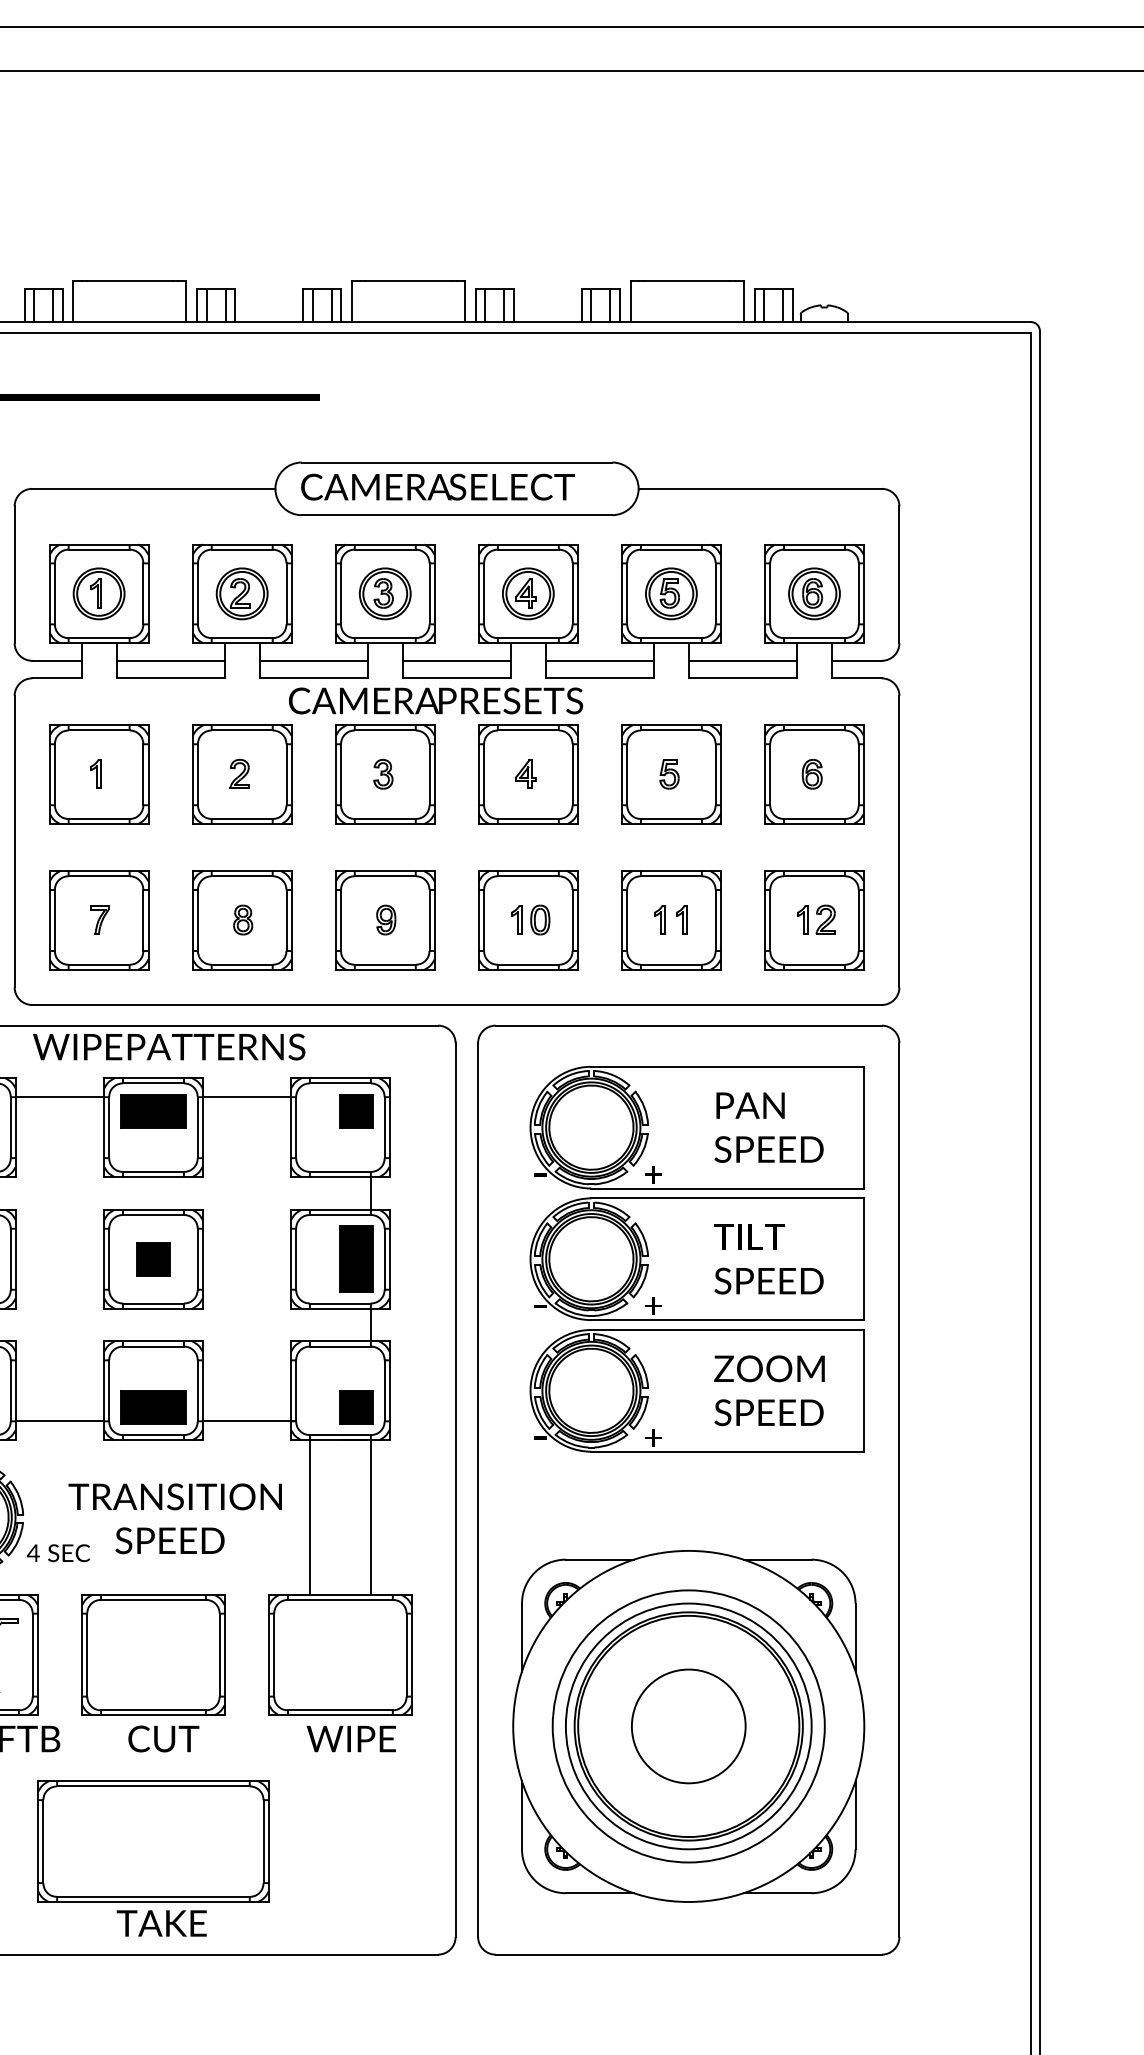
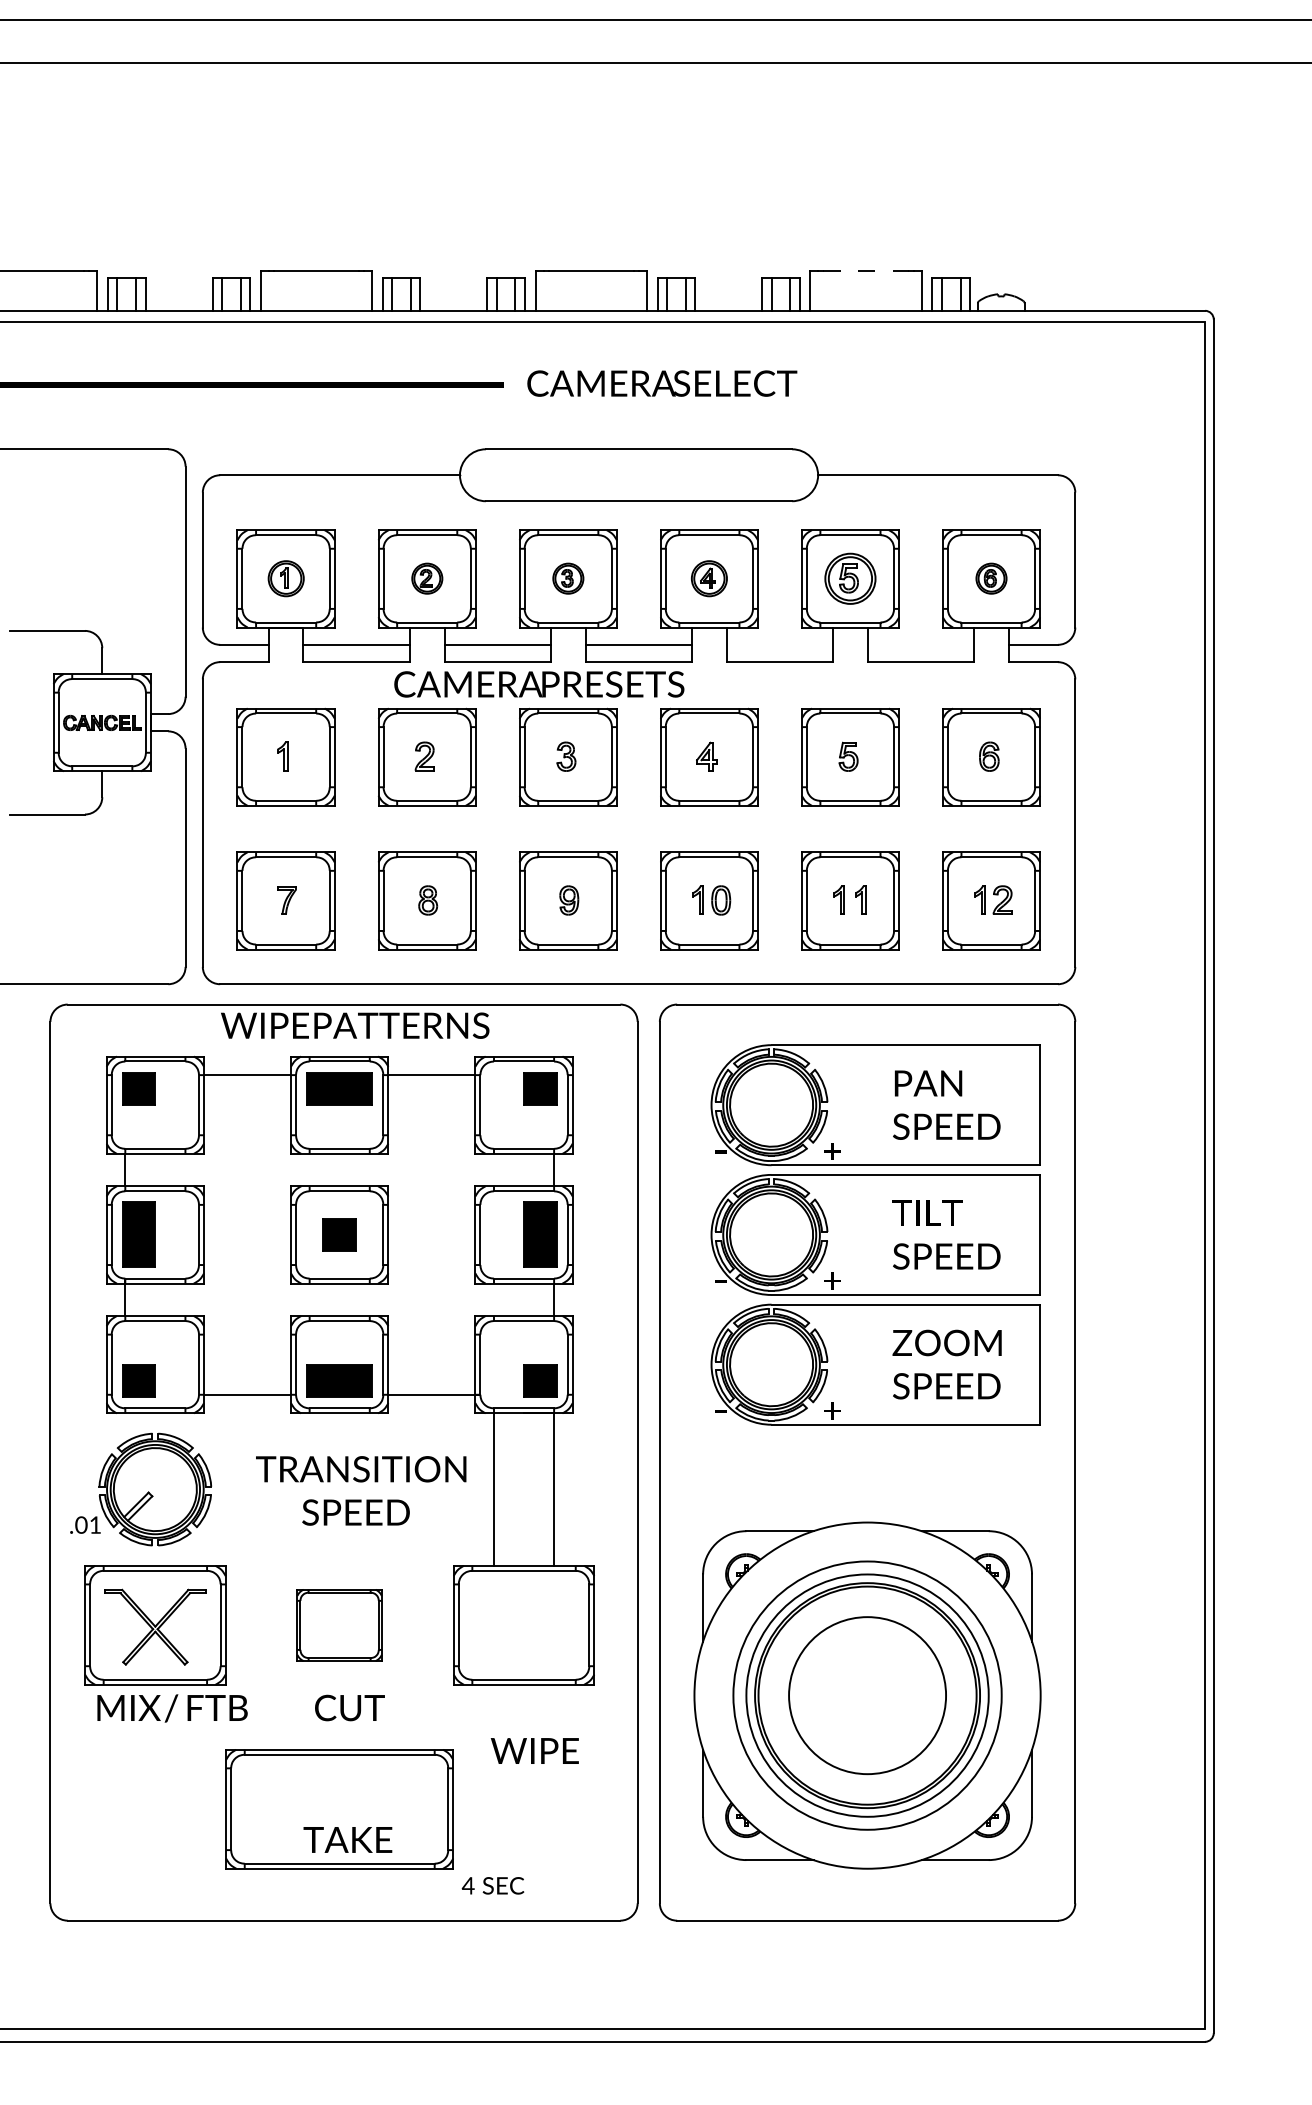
line: (687, 281) -> (866, 270), solid -> dashed
text: (438, 487) -> (662, 383), moved
part: (99, 593) -> (286, 578), size x0.7
part: (242, 593) -> (427, 578), size x0.6
part: (385, 593) -> (568, 578), size x0.6
part: (528, 593) -> (709, 578), size x0.7
part: (814, 593) -> (991, 578), size x0.6
line: (599, 660) -> (779, 644), removed
line: (742, 660) -> (920, 644), removed
text: (436, 701) -> (539, 684), moved
text: (57, 1552) -> (492, 1885), moved
part: (153, 1655) -> (339, 1625), size x0.6
circle: (688, 1726) -> (867, 1695), size x1.4
text: (351, 1738) -> (534, 1750), moved
text: (161, 1923) -> (347, 1839), moved

